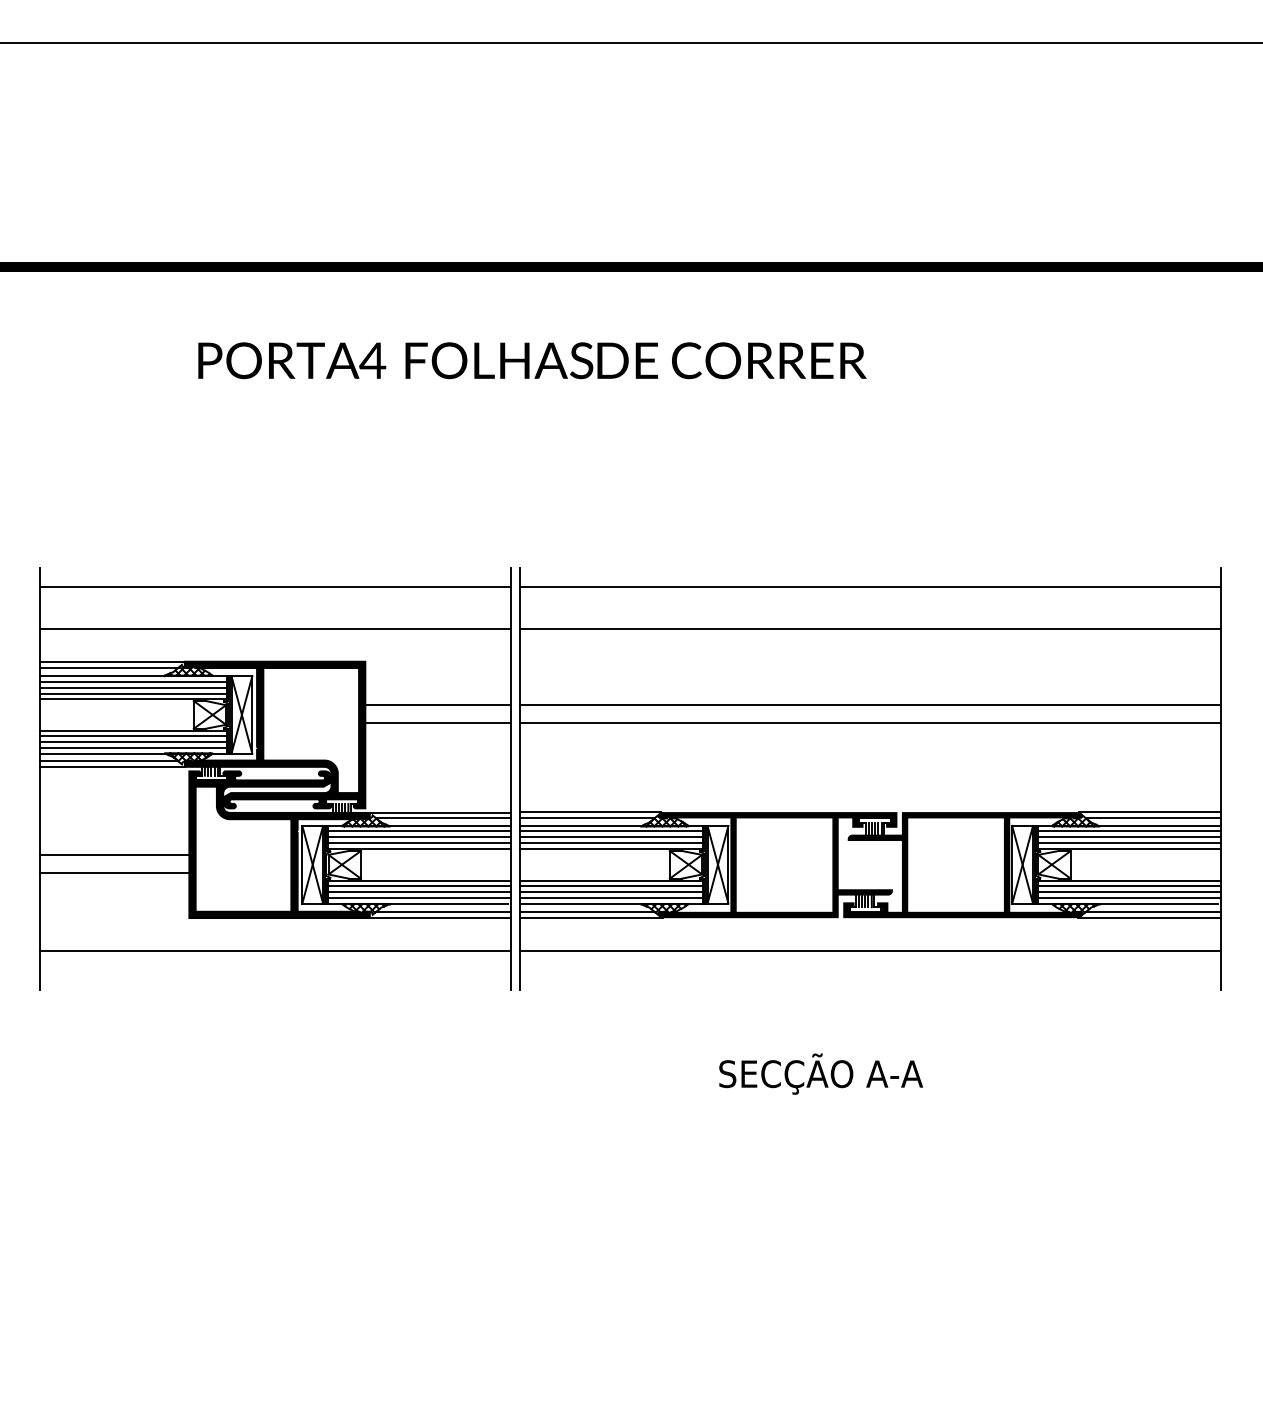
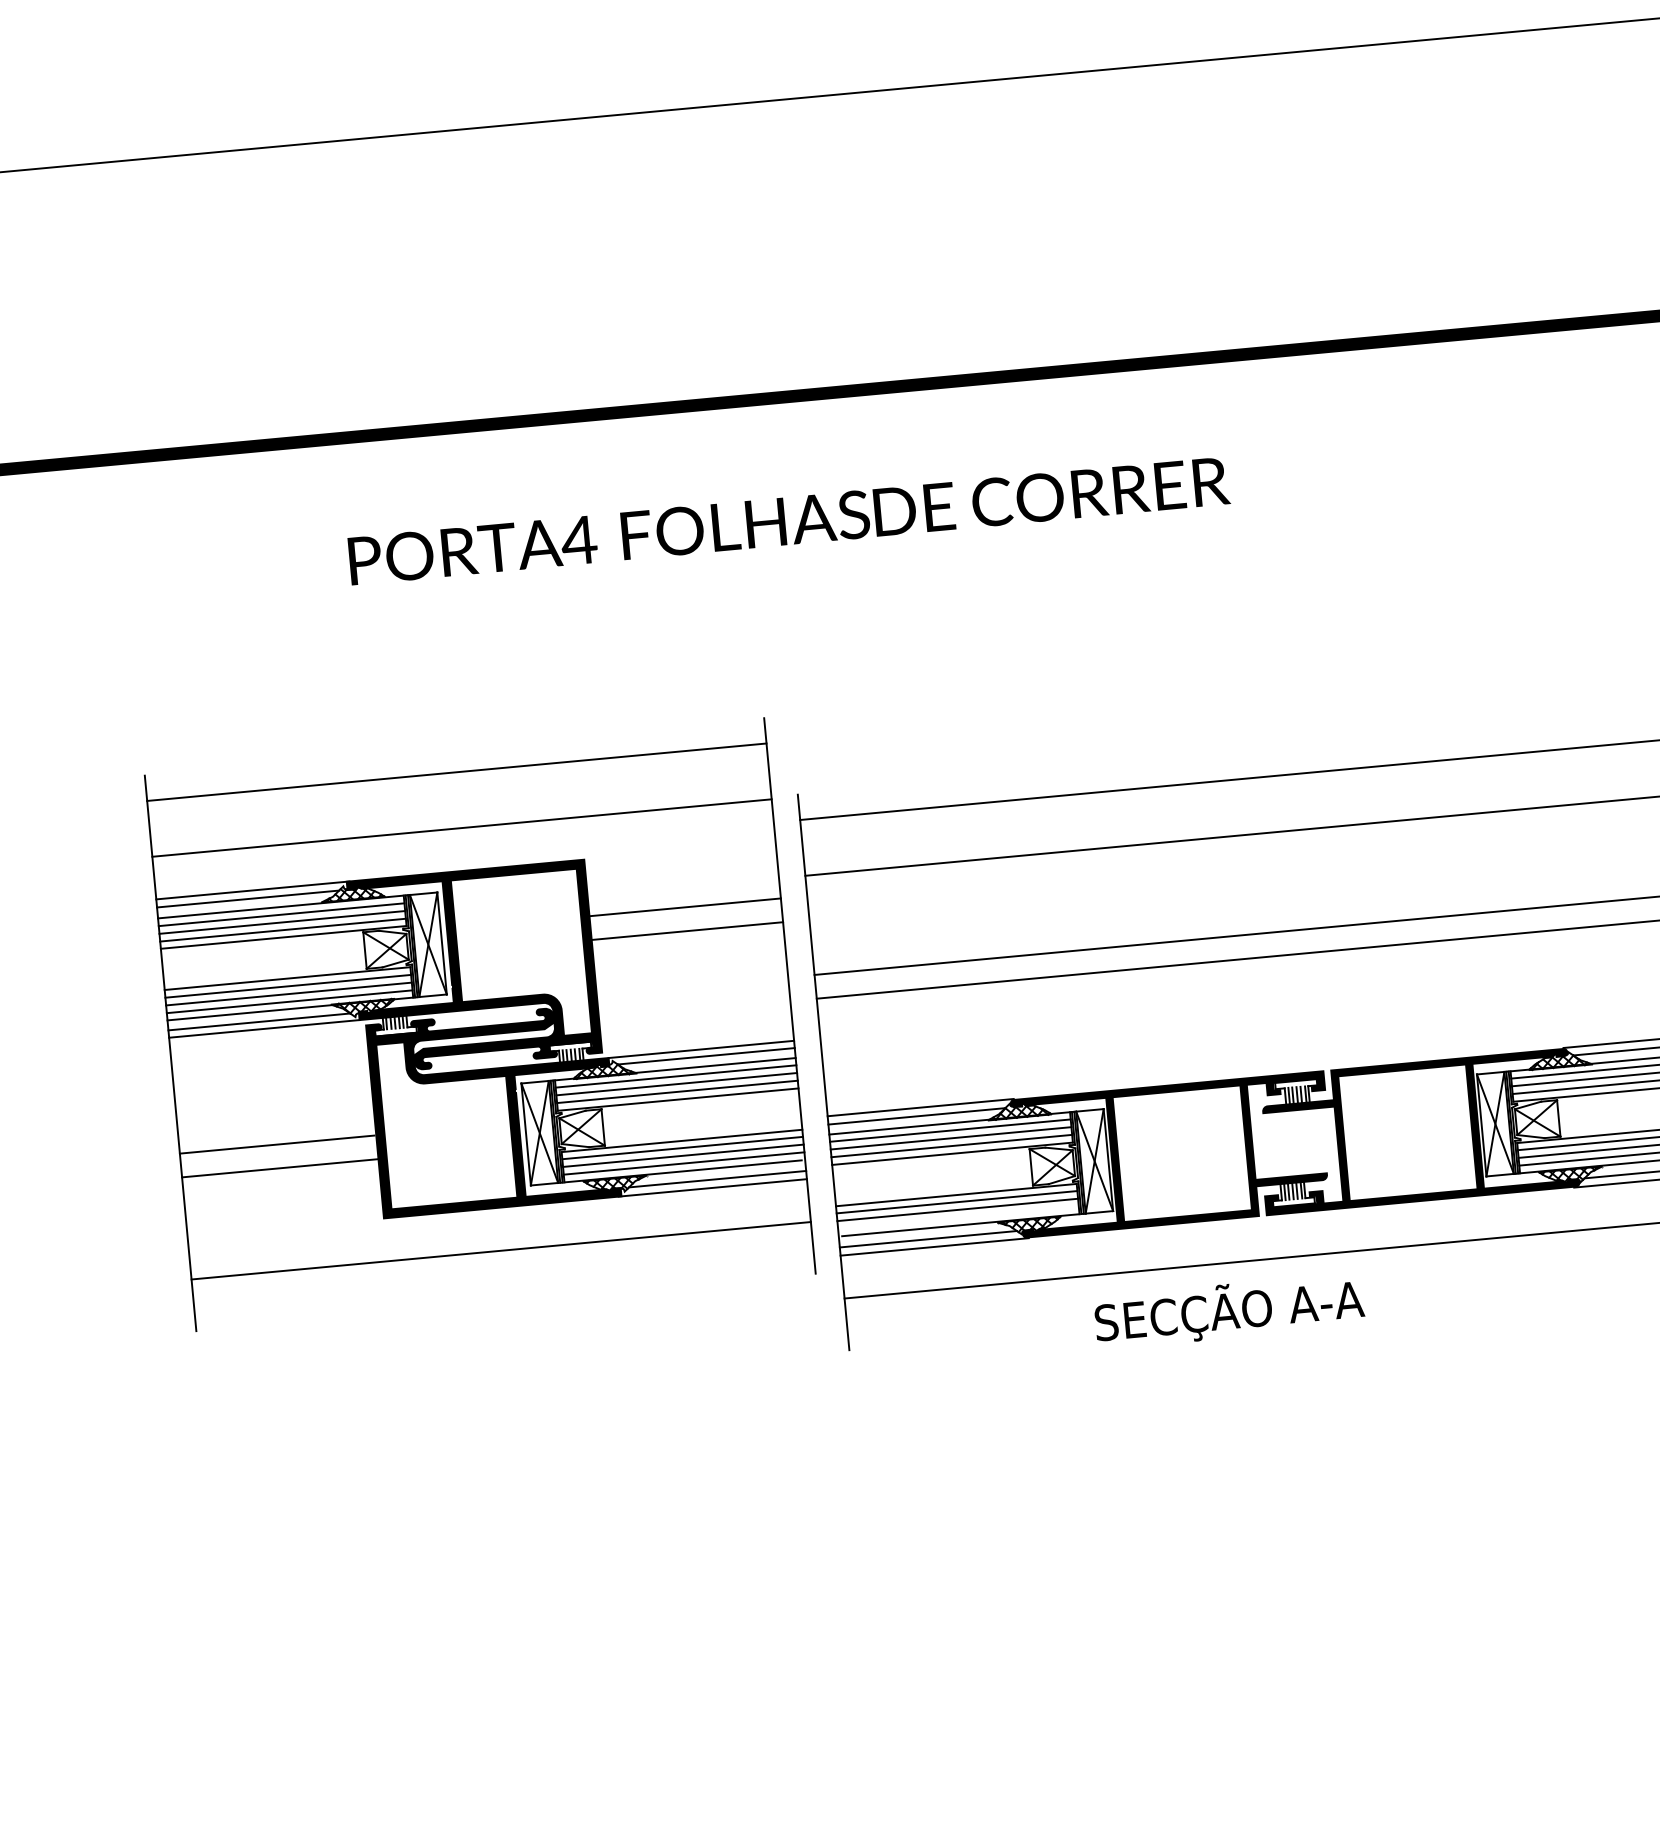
part: (275, 778) -> (480, 1024), moved
line: (610, 897) -> (957, 1217), removed
text: (821, 1073) -> (1229, 1310), moved

